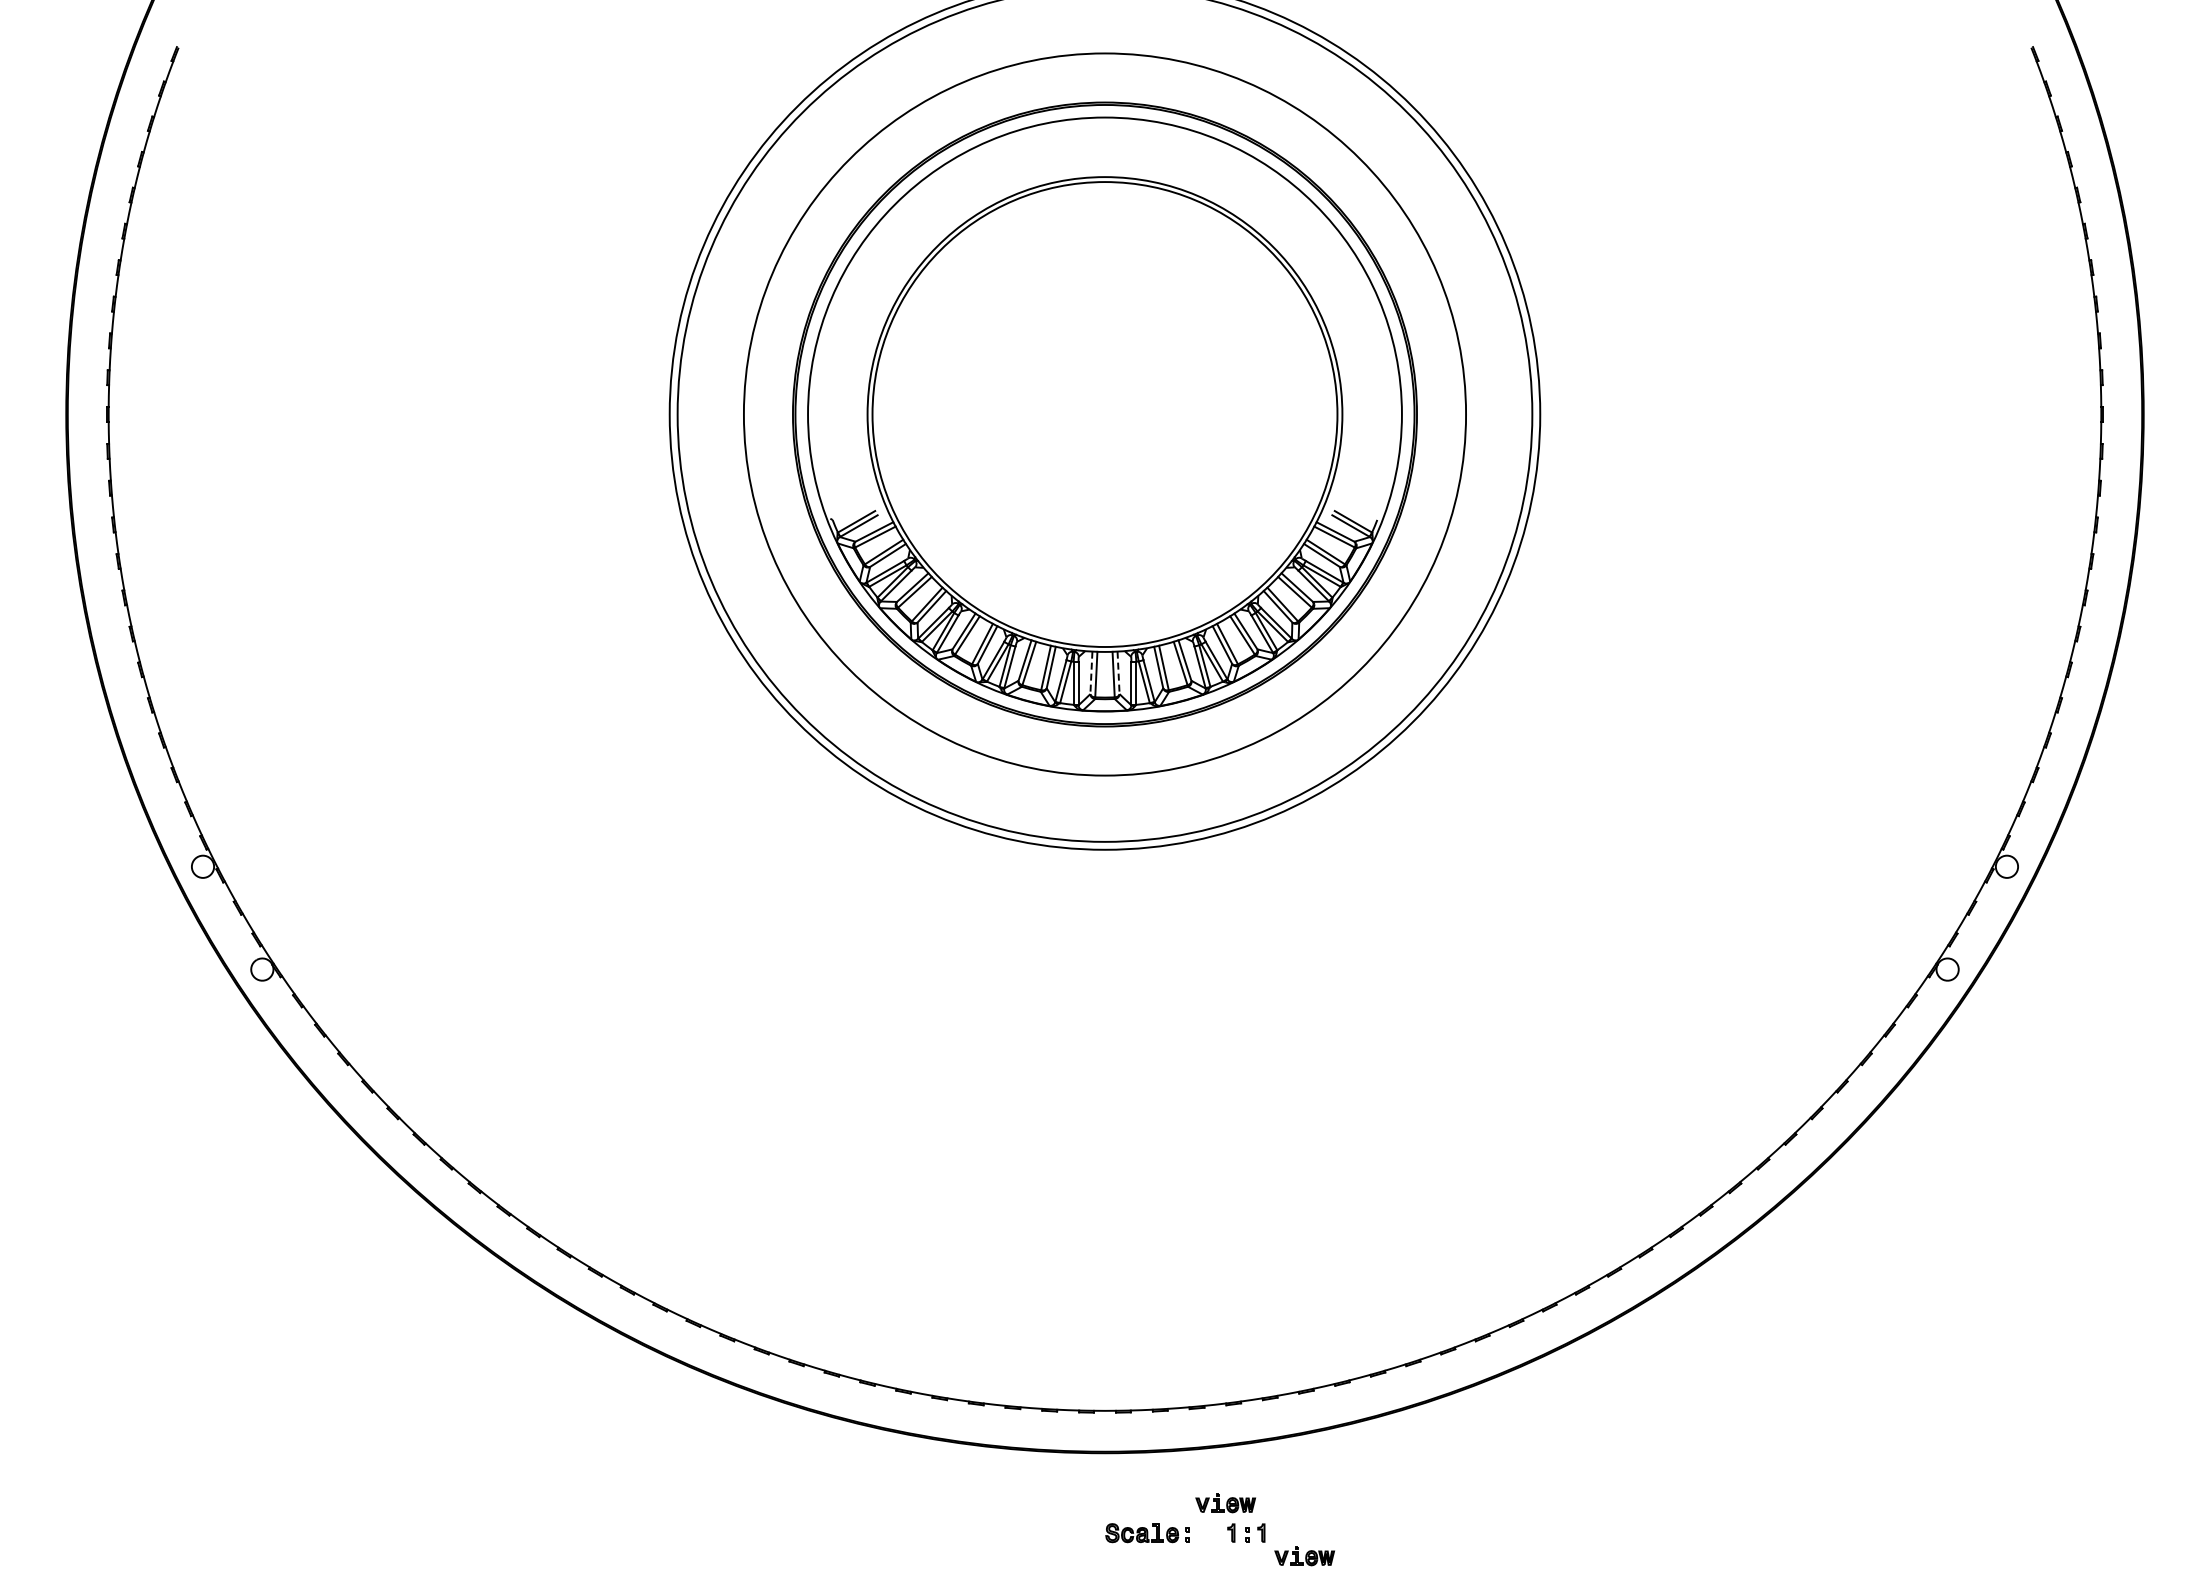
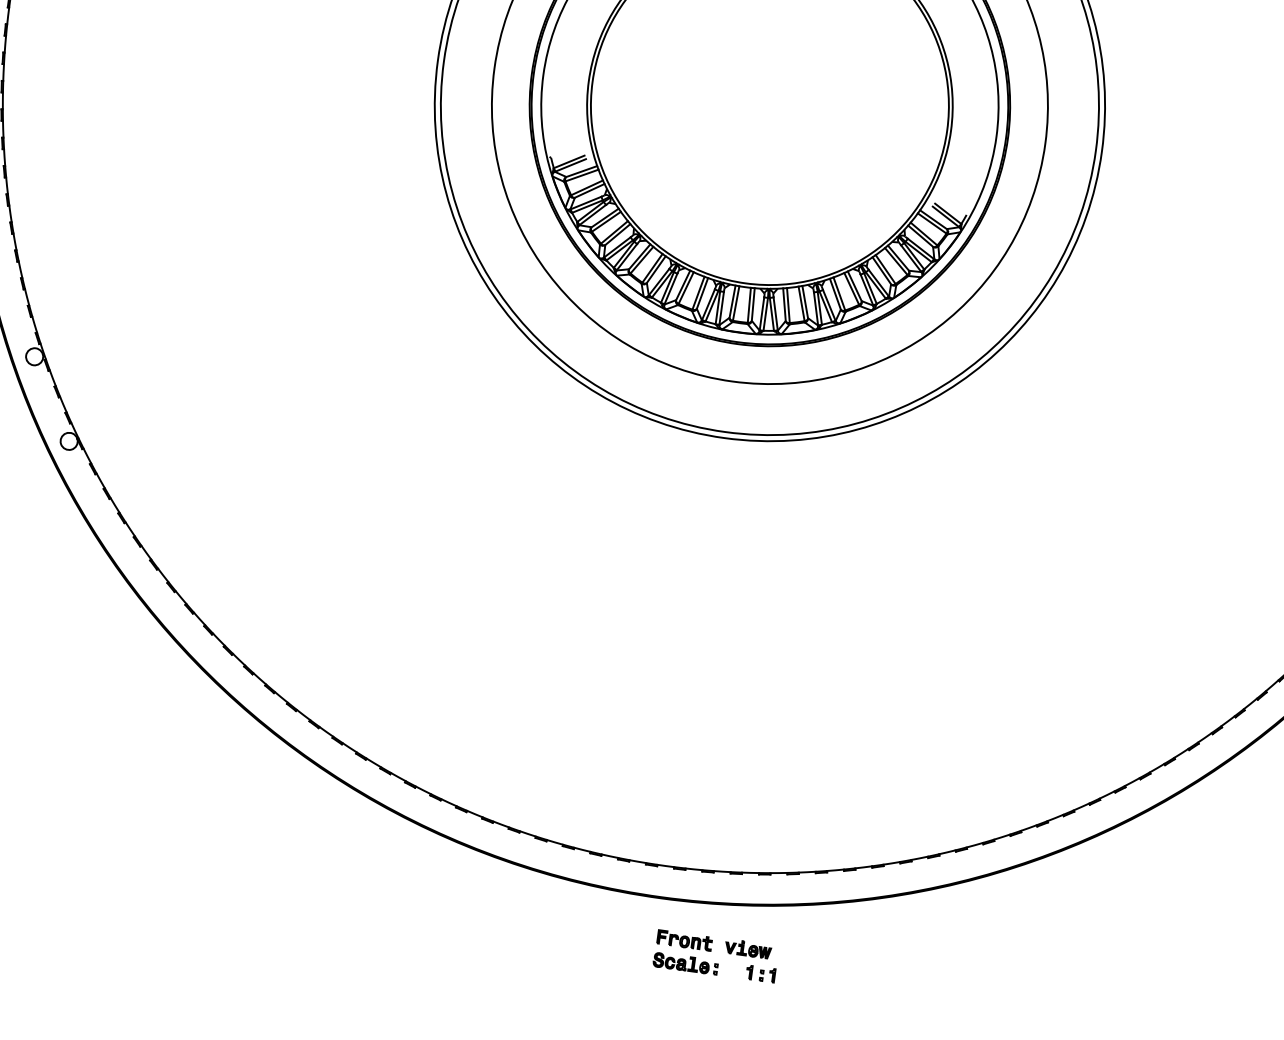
line: (1091, 673) -> (732, 302), dashed -> solid
line: (1118, 673) -> (753, 305), dashed -> solid
part: (1142, 1503) -> (684, 940), added
part: (1304, 1556) -> (802, 997), removed

